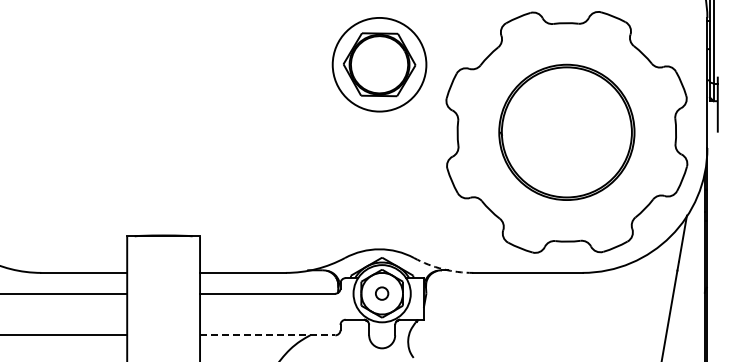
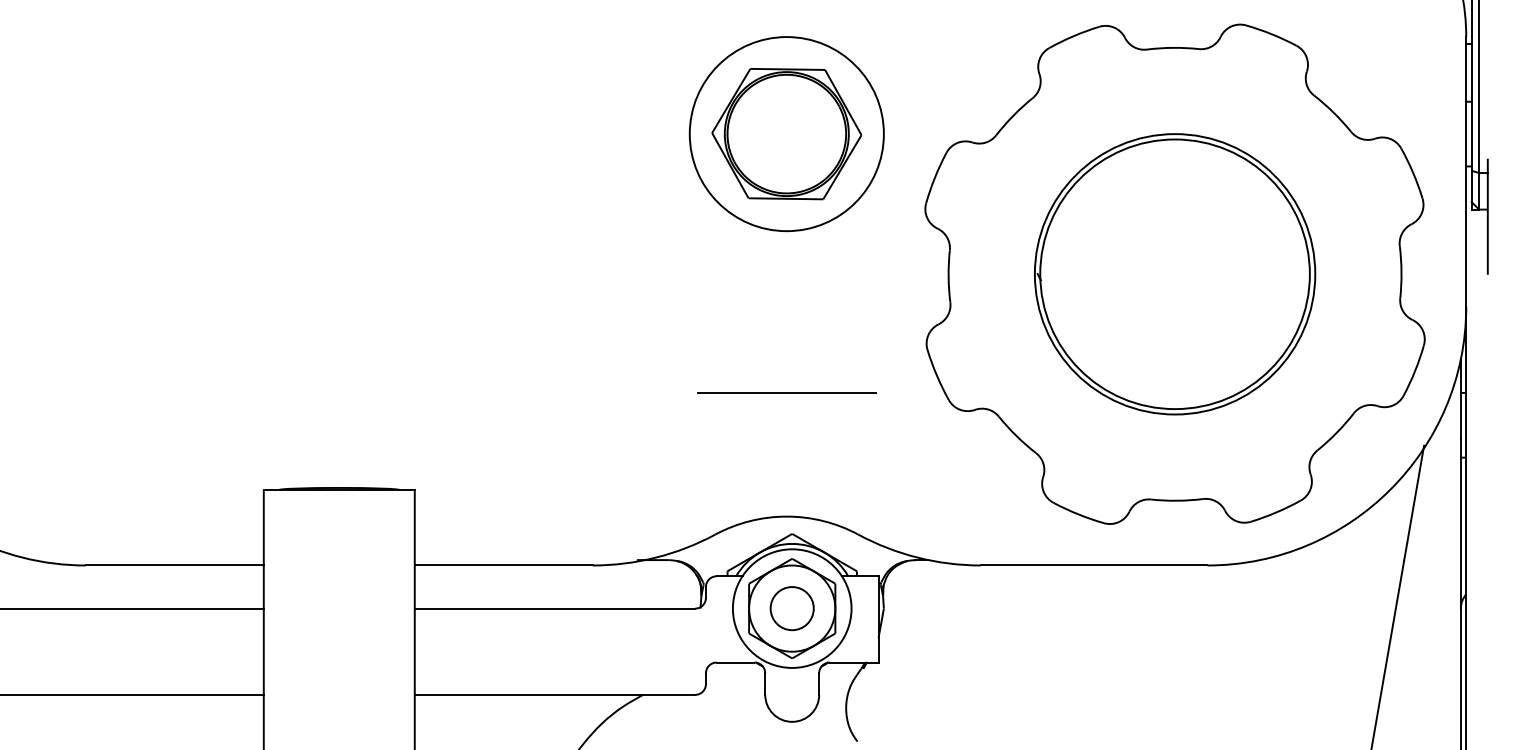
line: (379, 189) -> (786, 392), added
arc: (442, 269) -> (917, 558), dashed -> solid
circle: (381, 293) -> (790, 608), size x1.67
line: (267, 335) -> (554, 695), dashed -> solid

